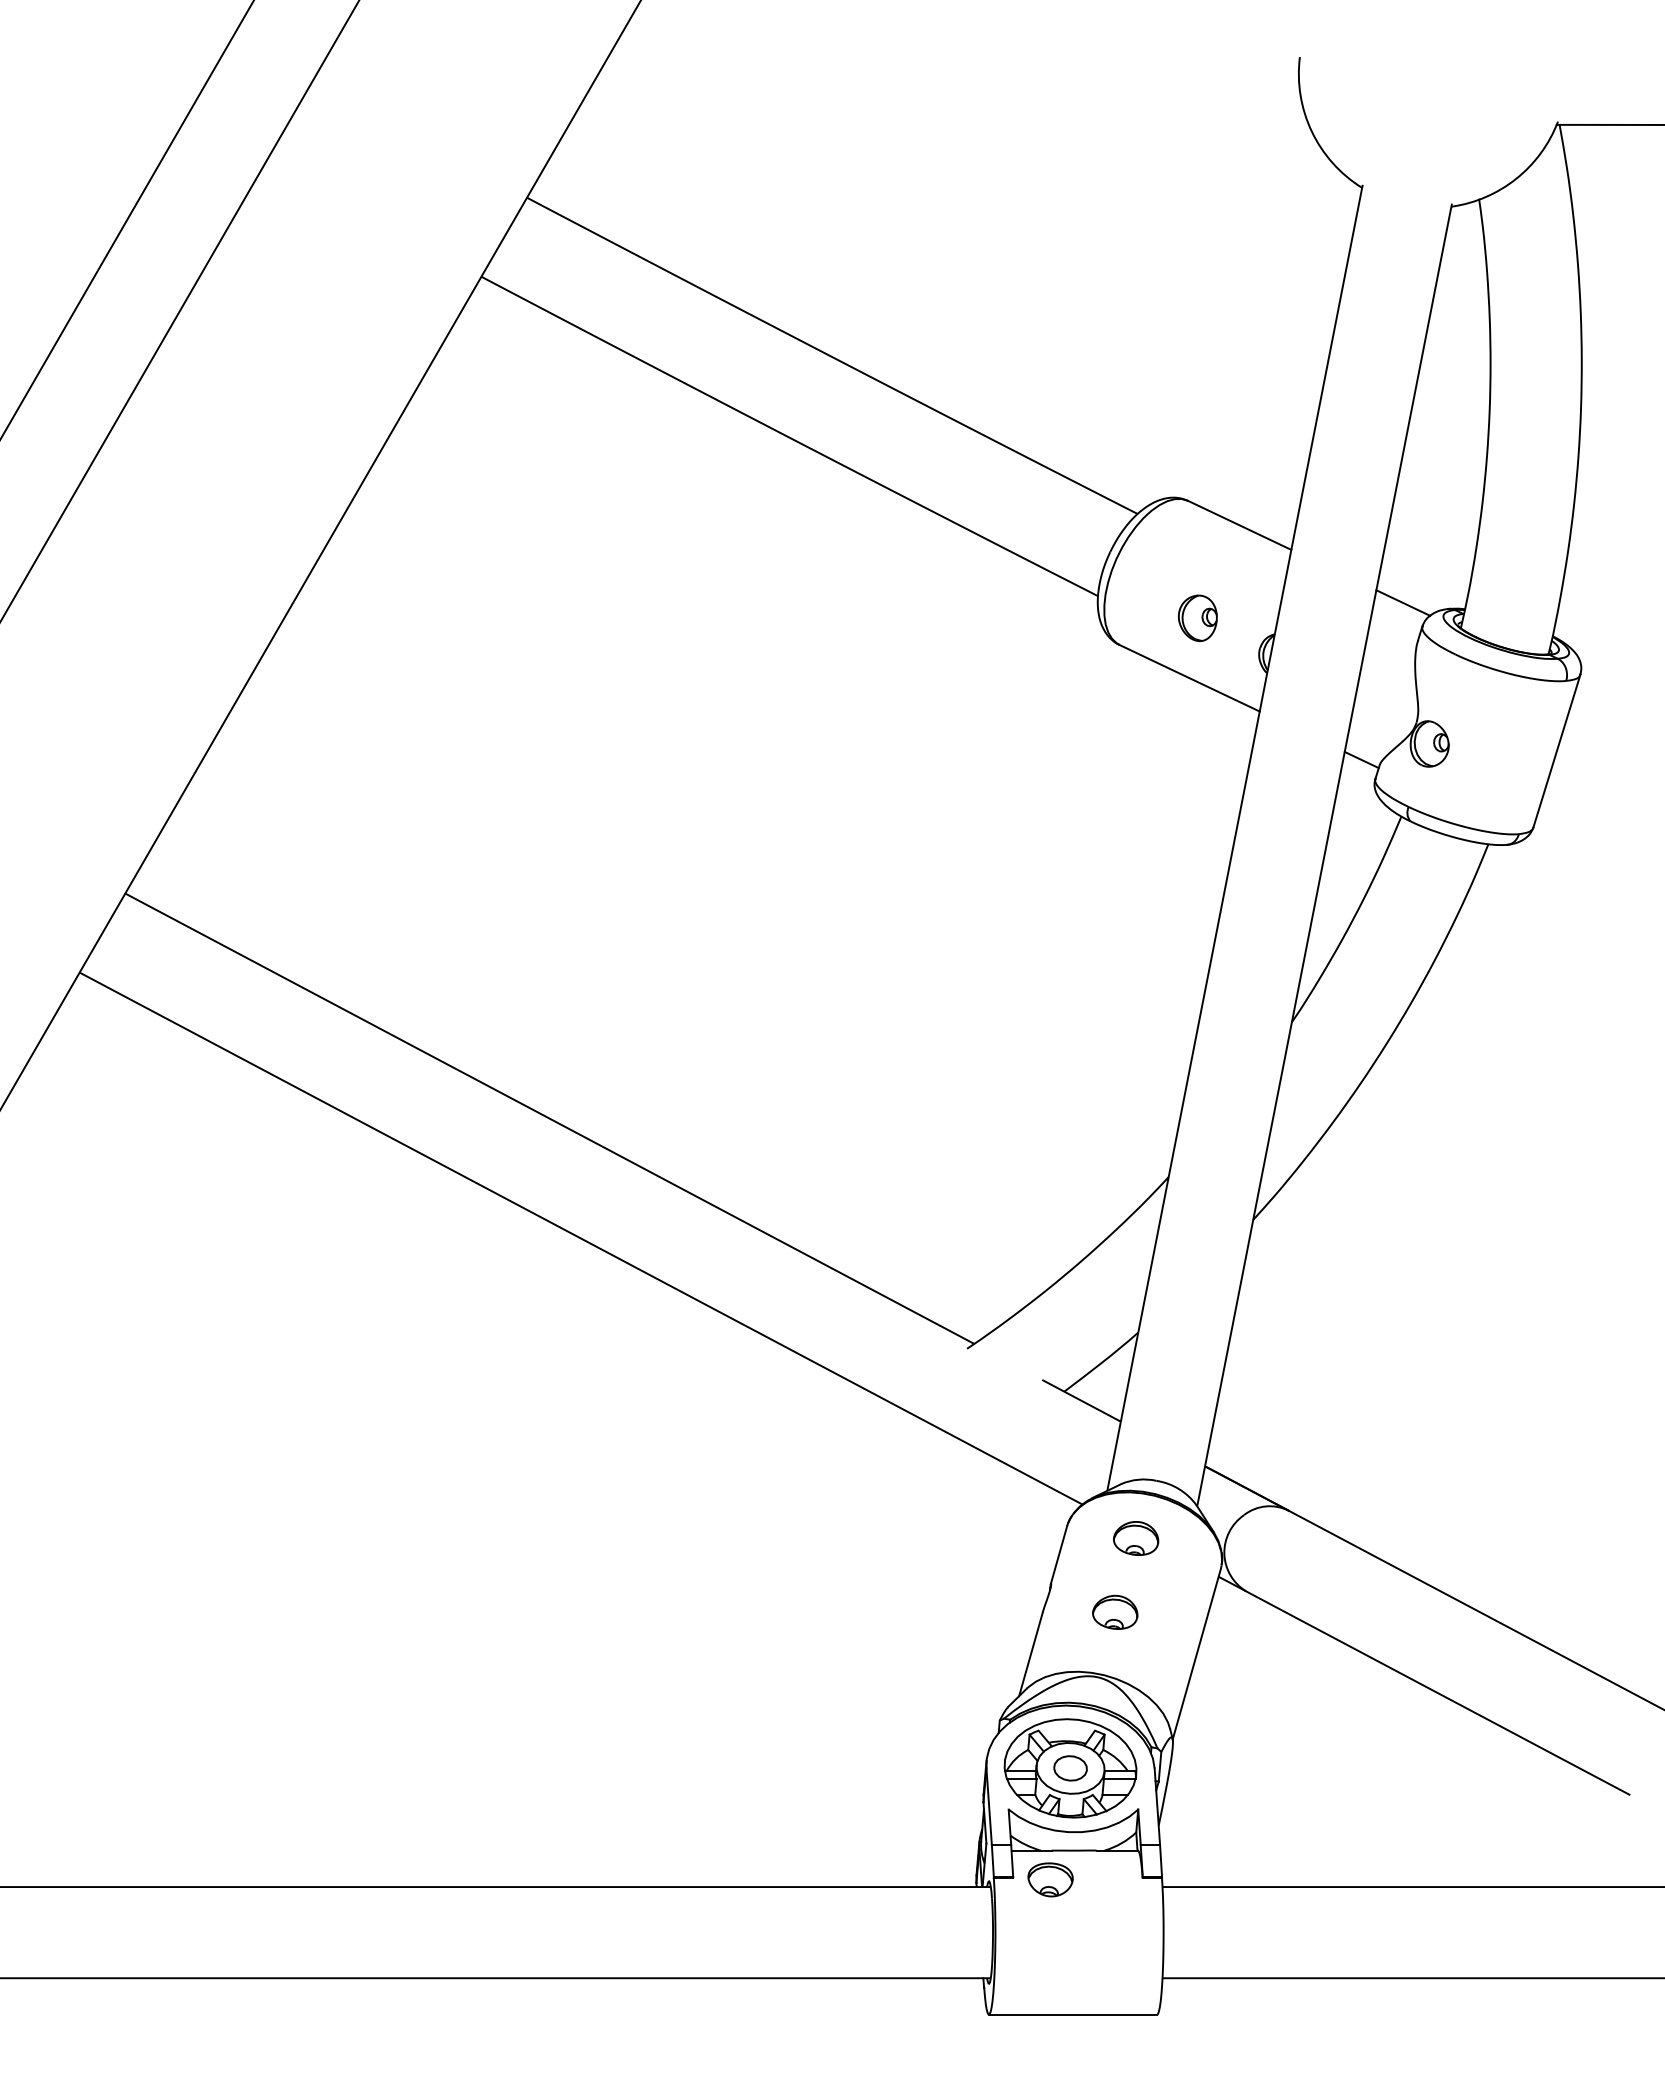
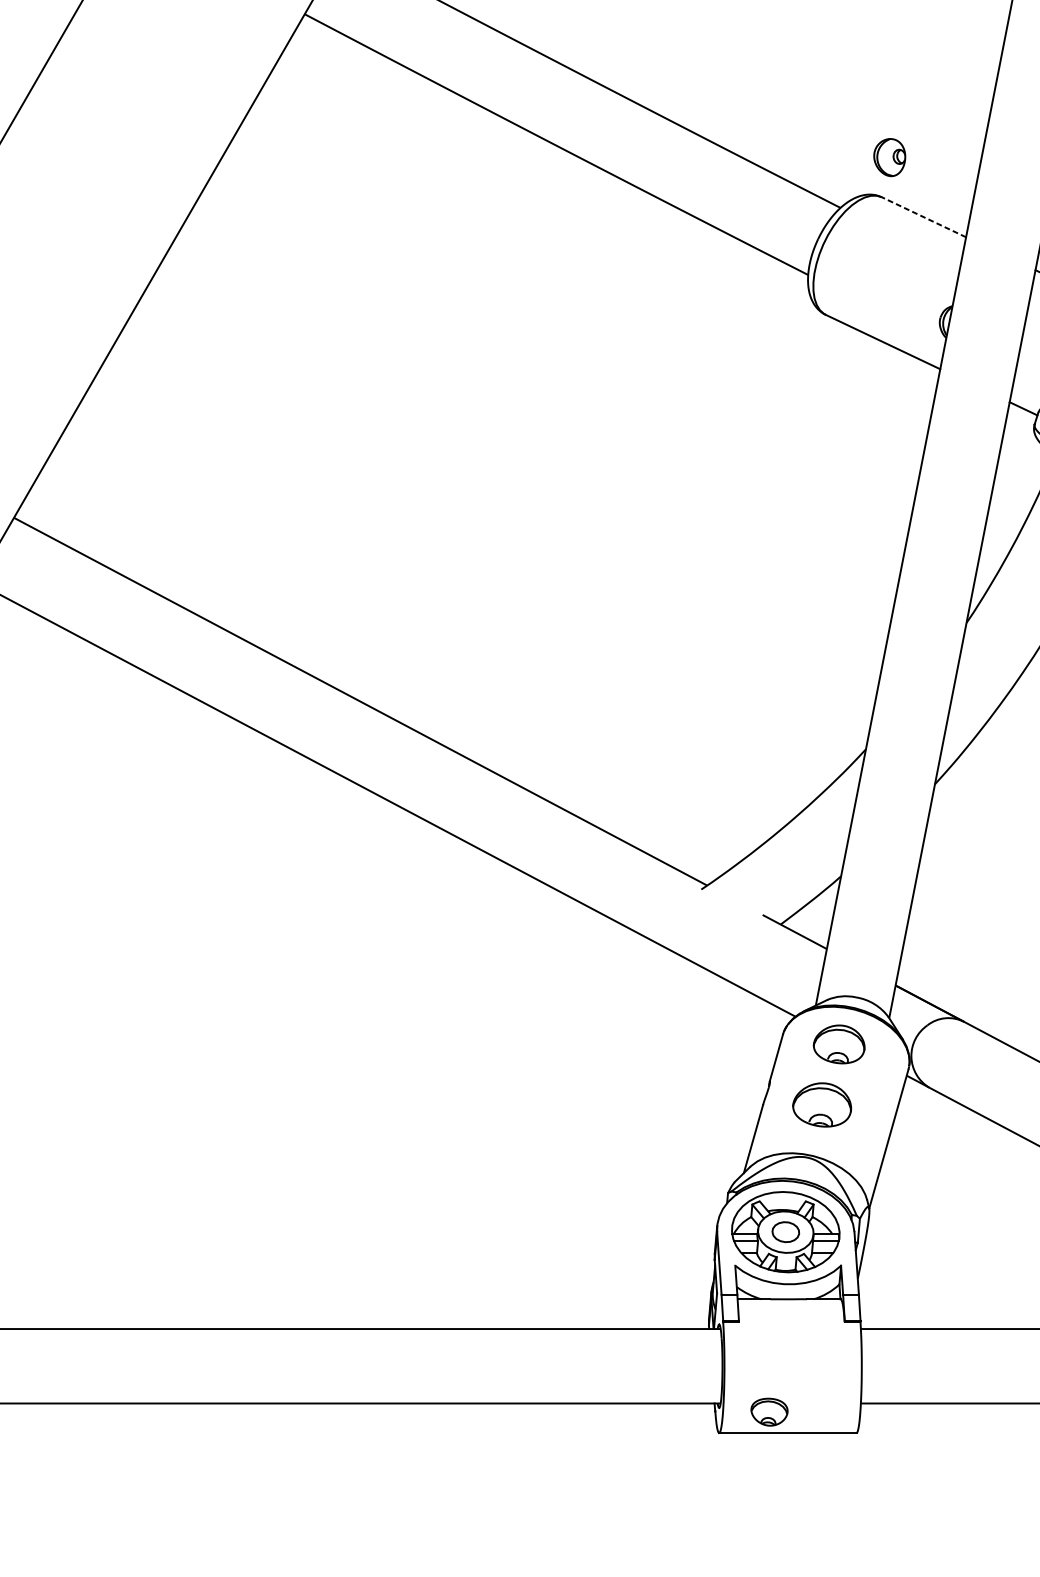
line: (1239, 525) -> (923, 217), solid -> dashed
part: (1197, 617) -> (889, 156), moved
part: (1136, 1538) -> (839, 1044), size x1.4
part: (1115, 1611) -> (822, 1104), size x1.6
part: (1050, 1879) -> (769, 1411), moved

